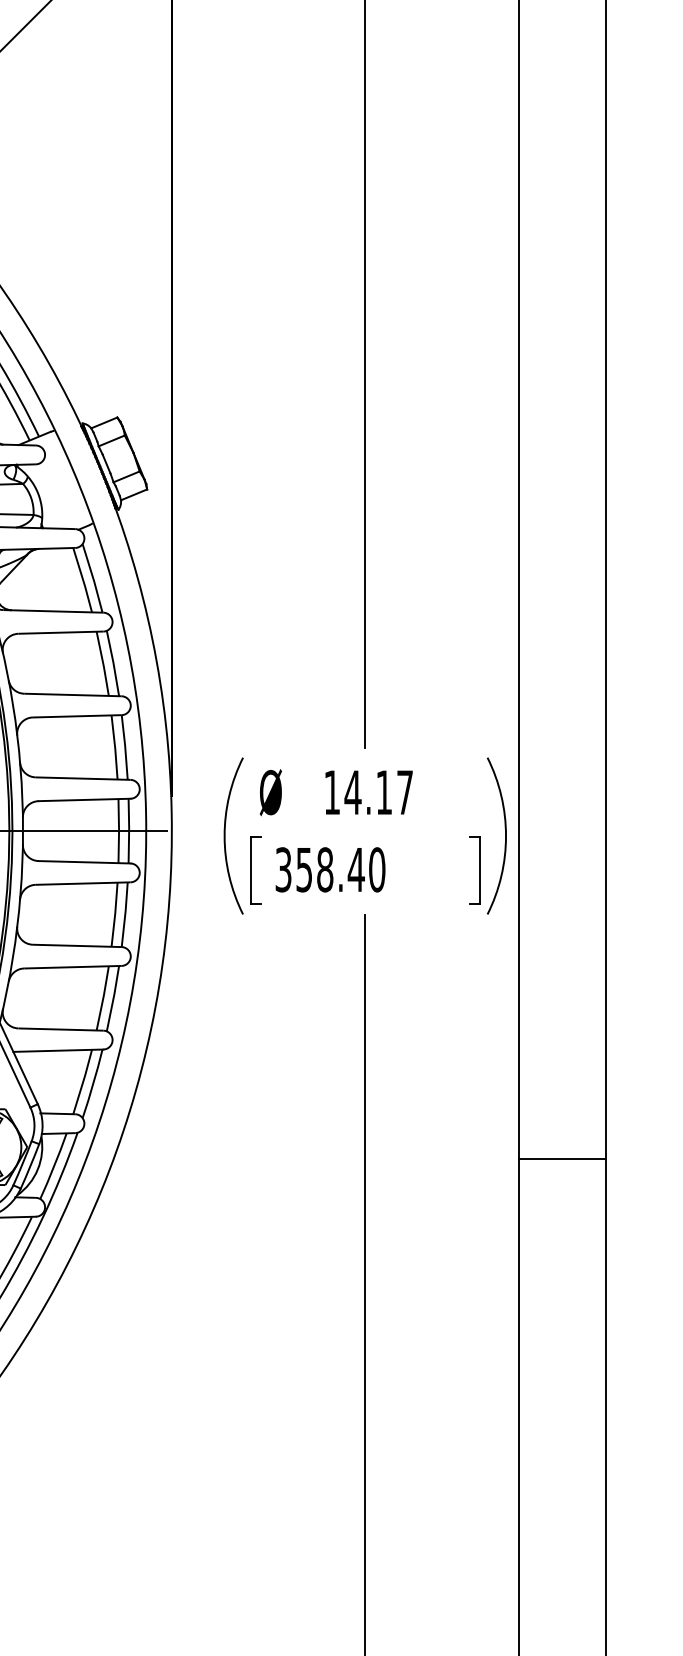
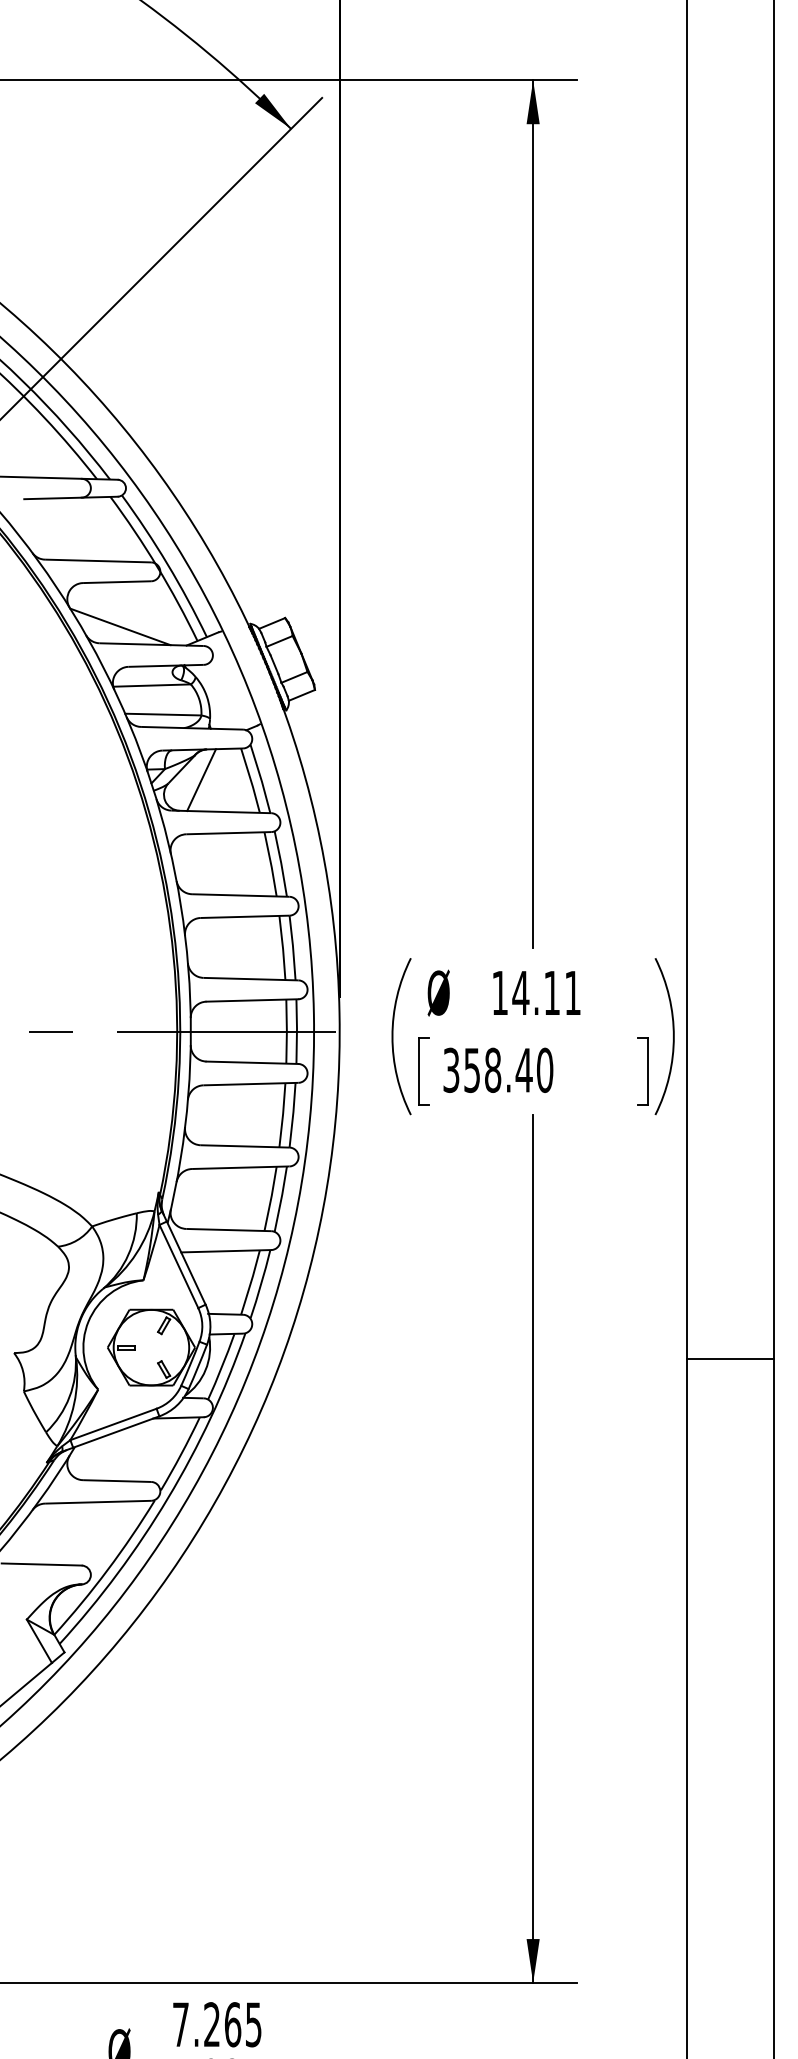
line: (33, 579) -> (201, 780), added
text: (404, 791) -> (572, 992), 14.17 -> 14.11

